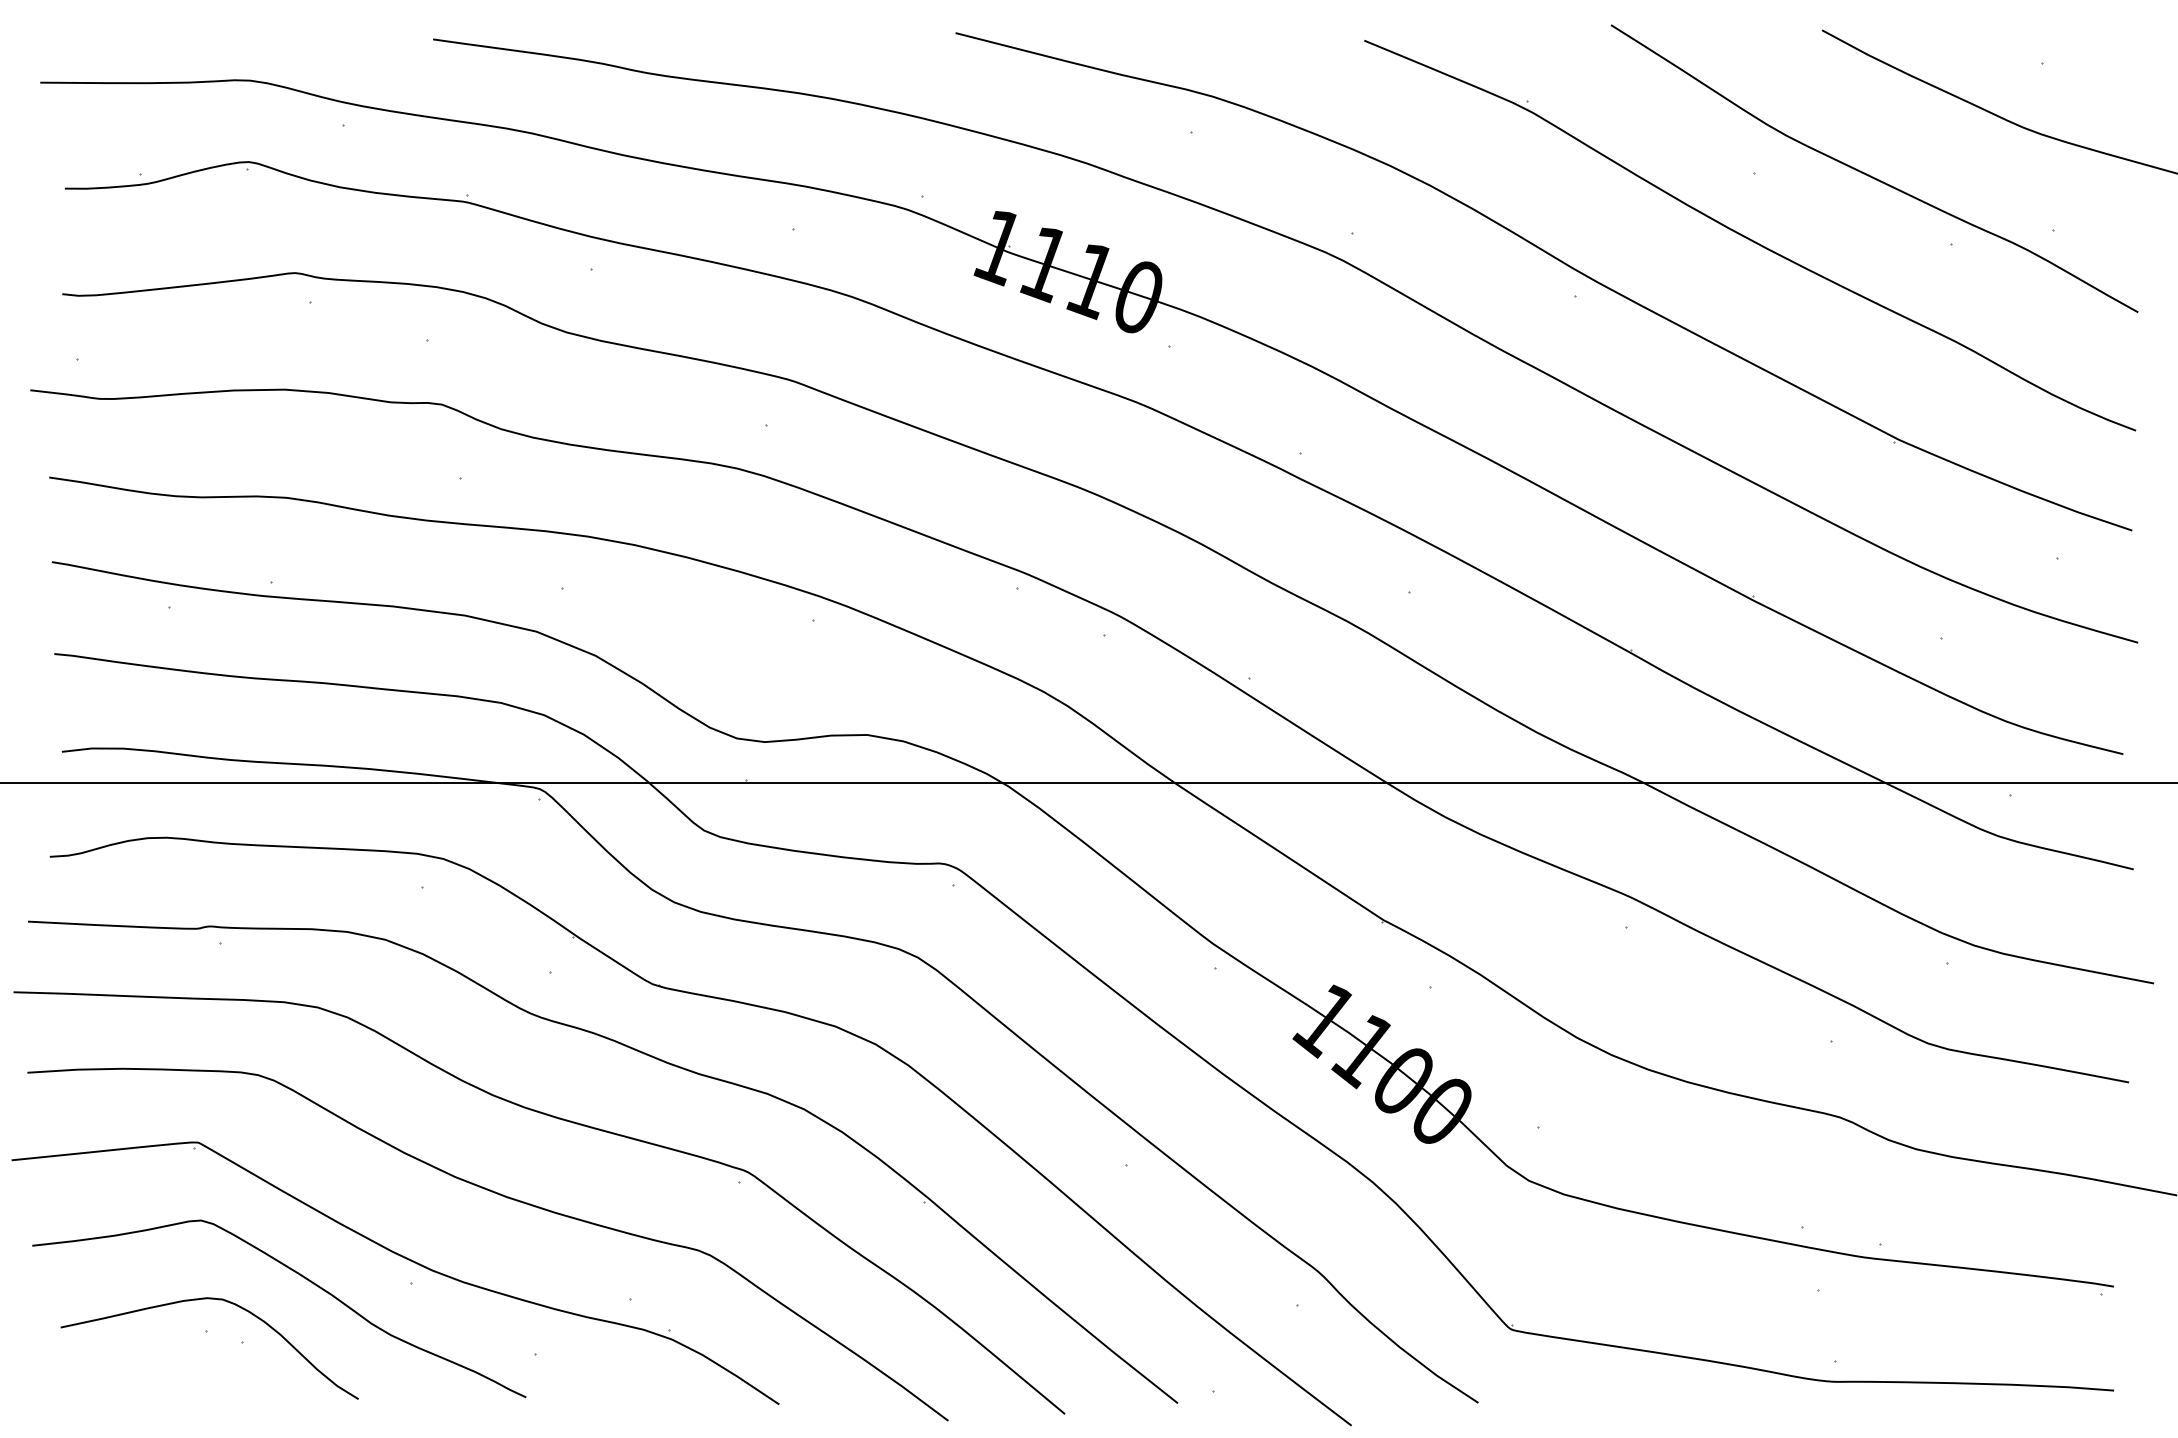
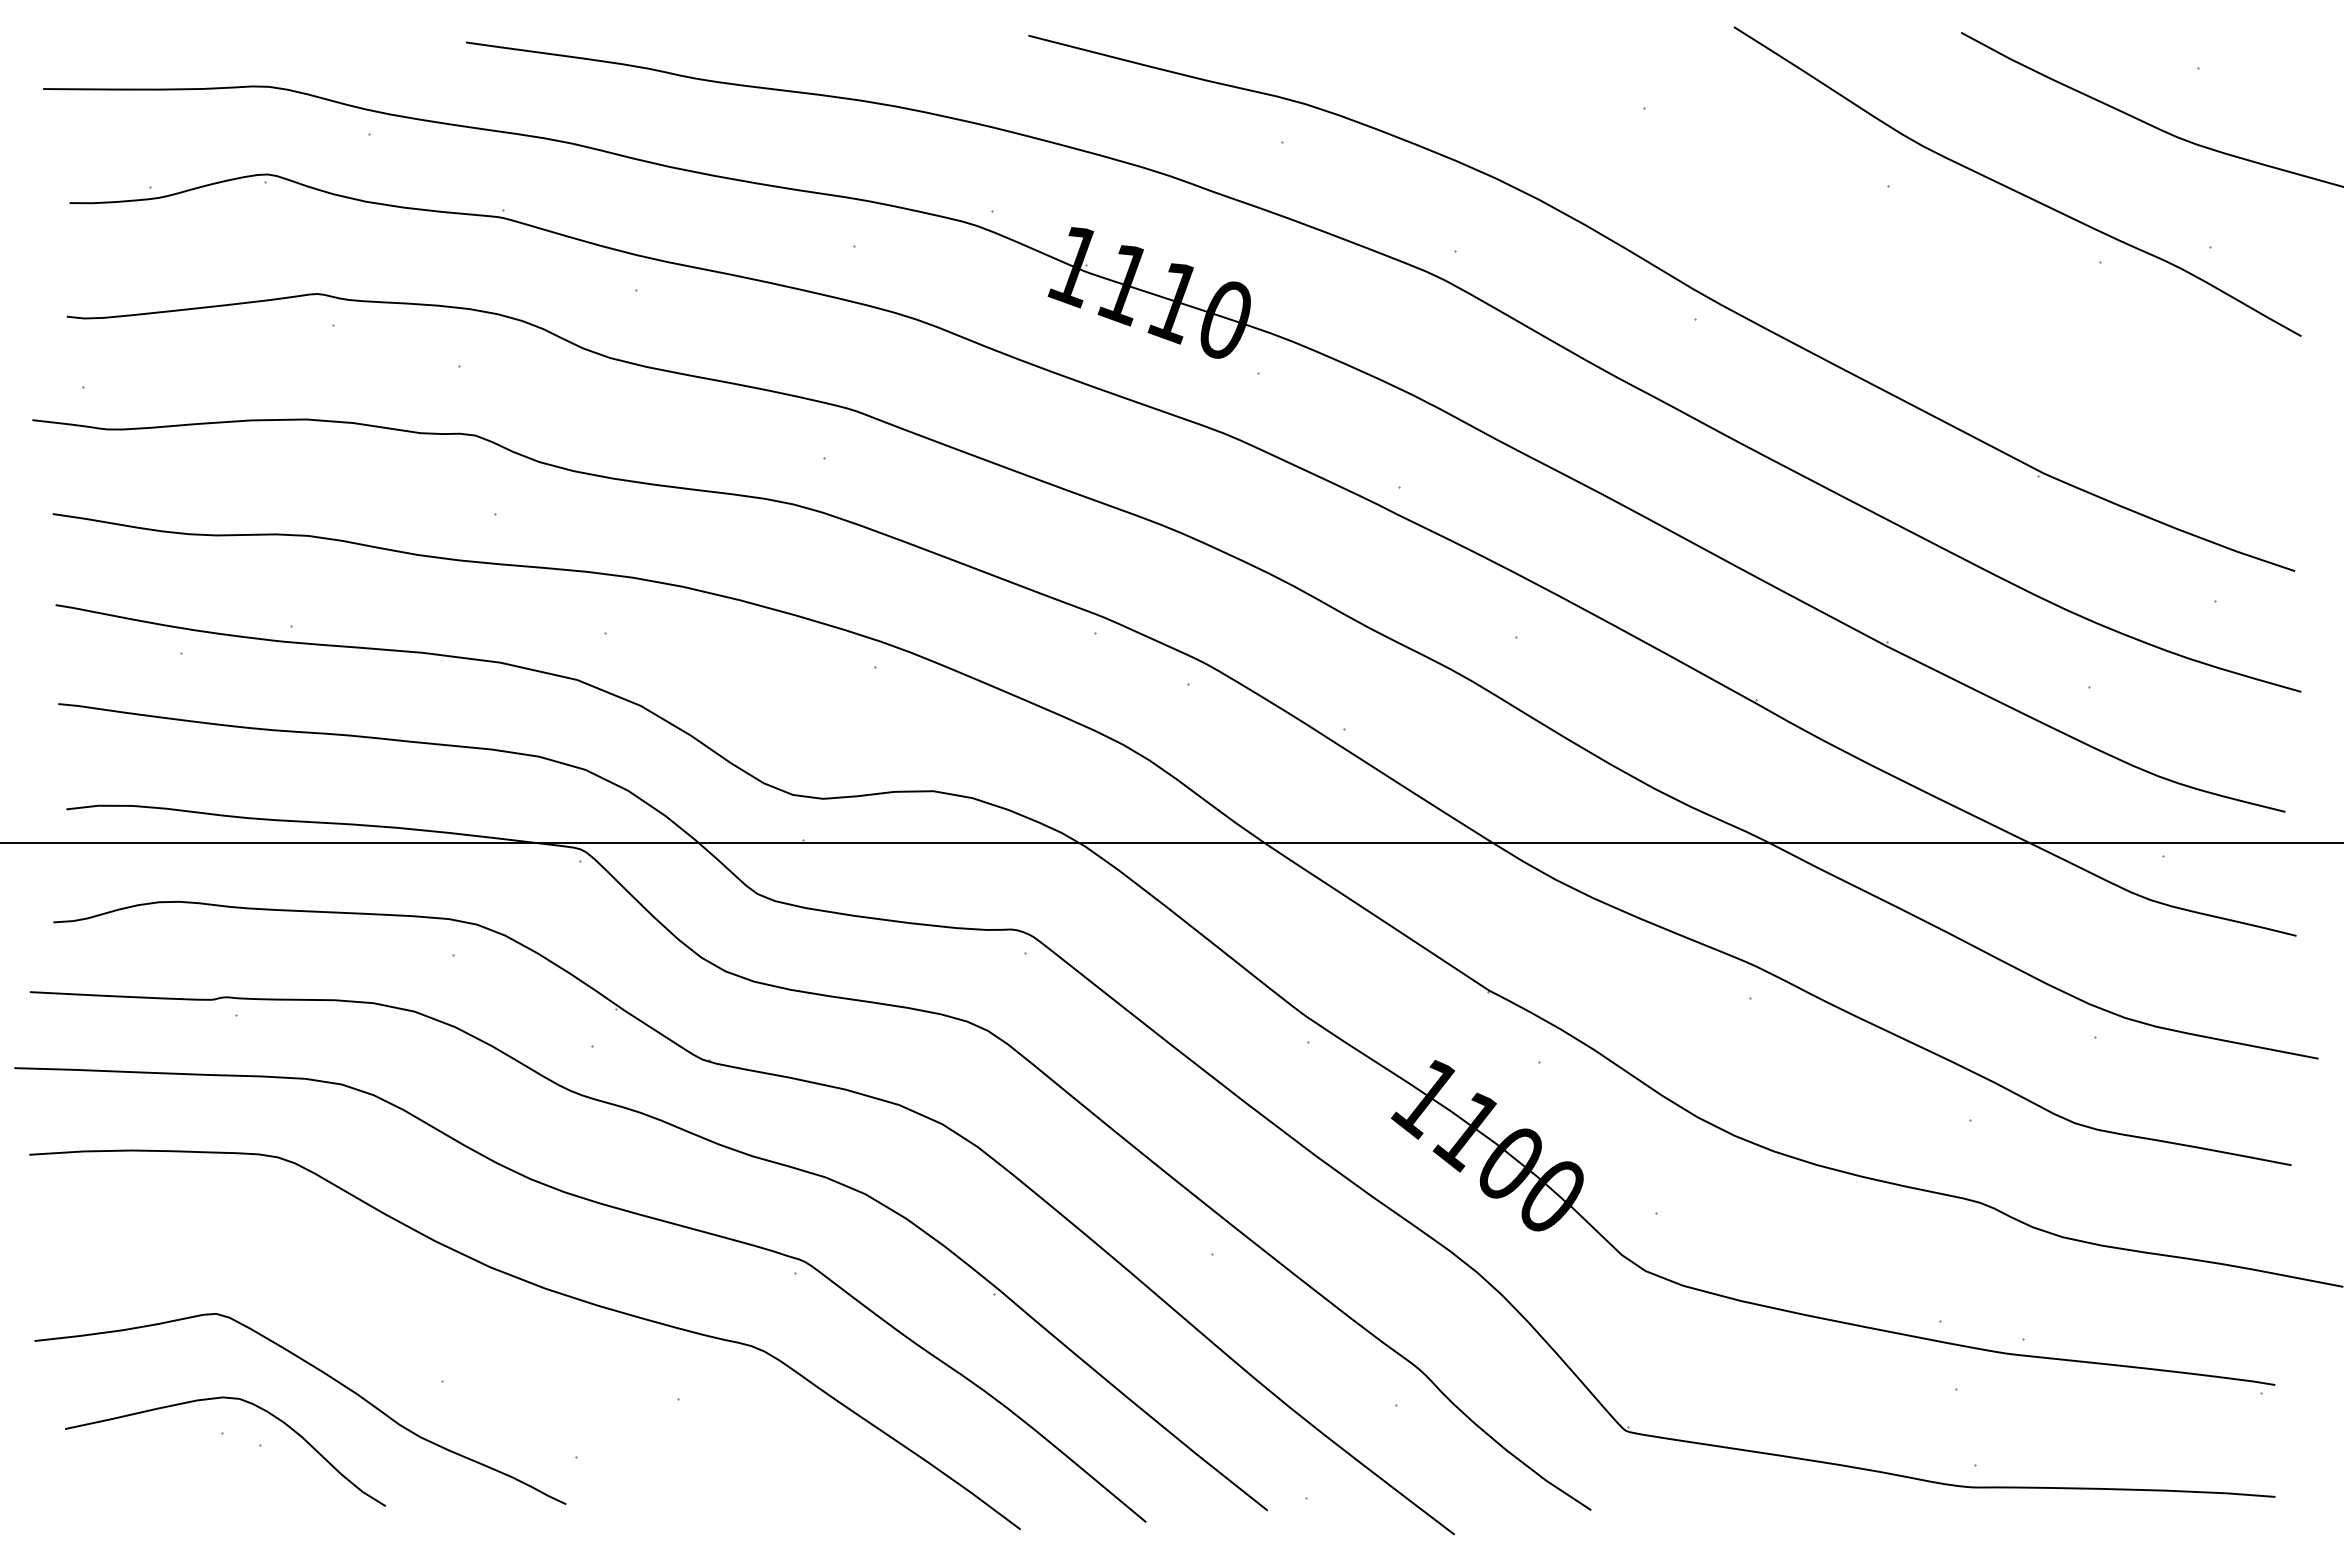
curve: (1748, 237) -> (1881, 255), removed
part: (403, 1258) -> (434, 1354), removed

